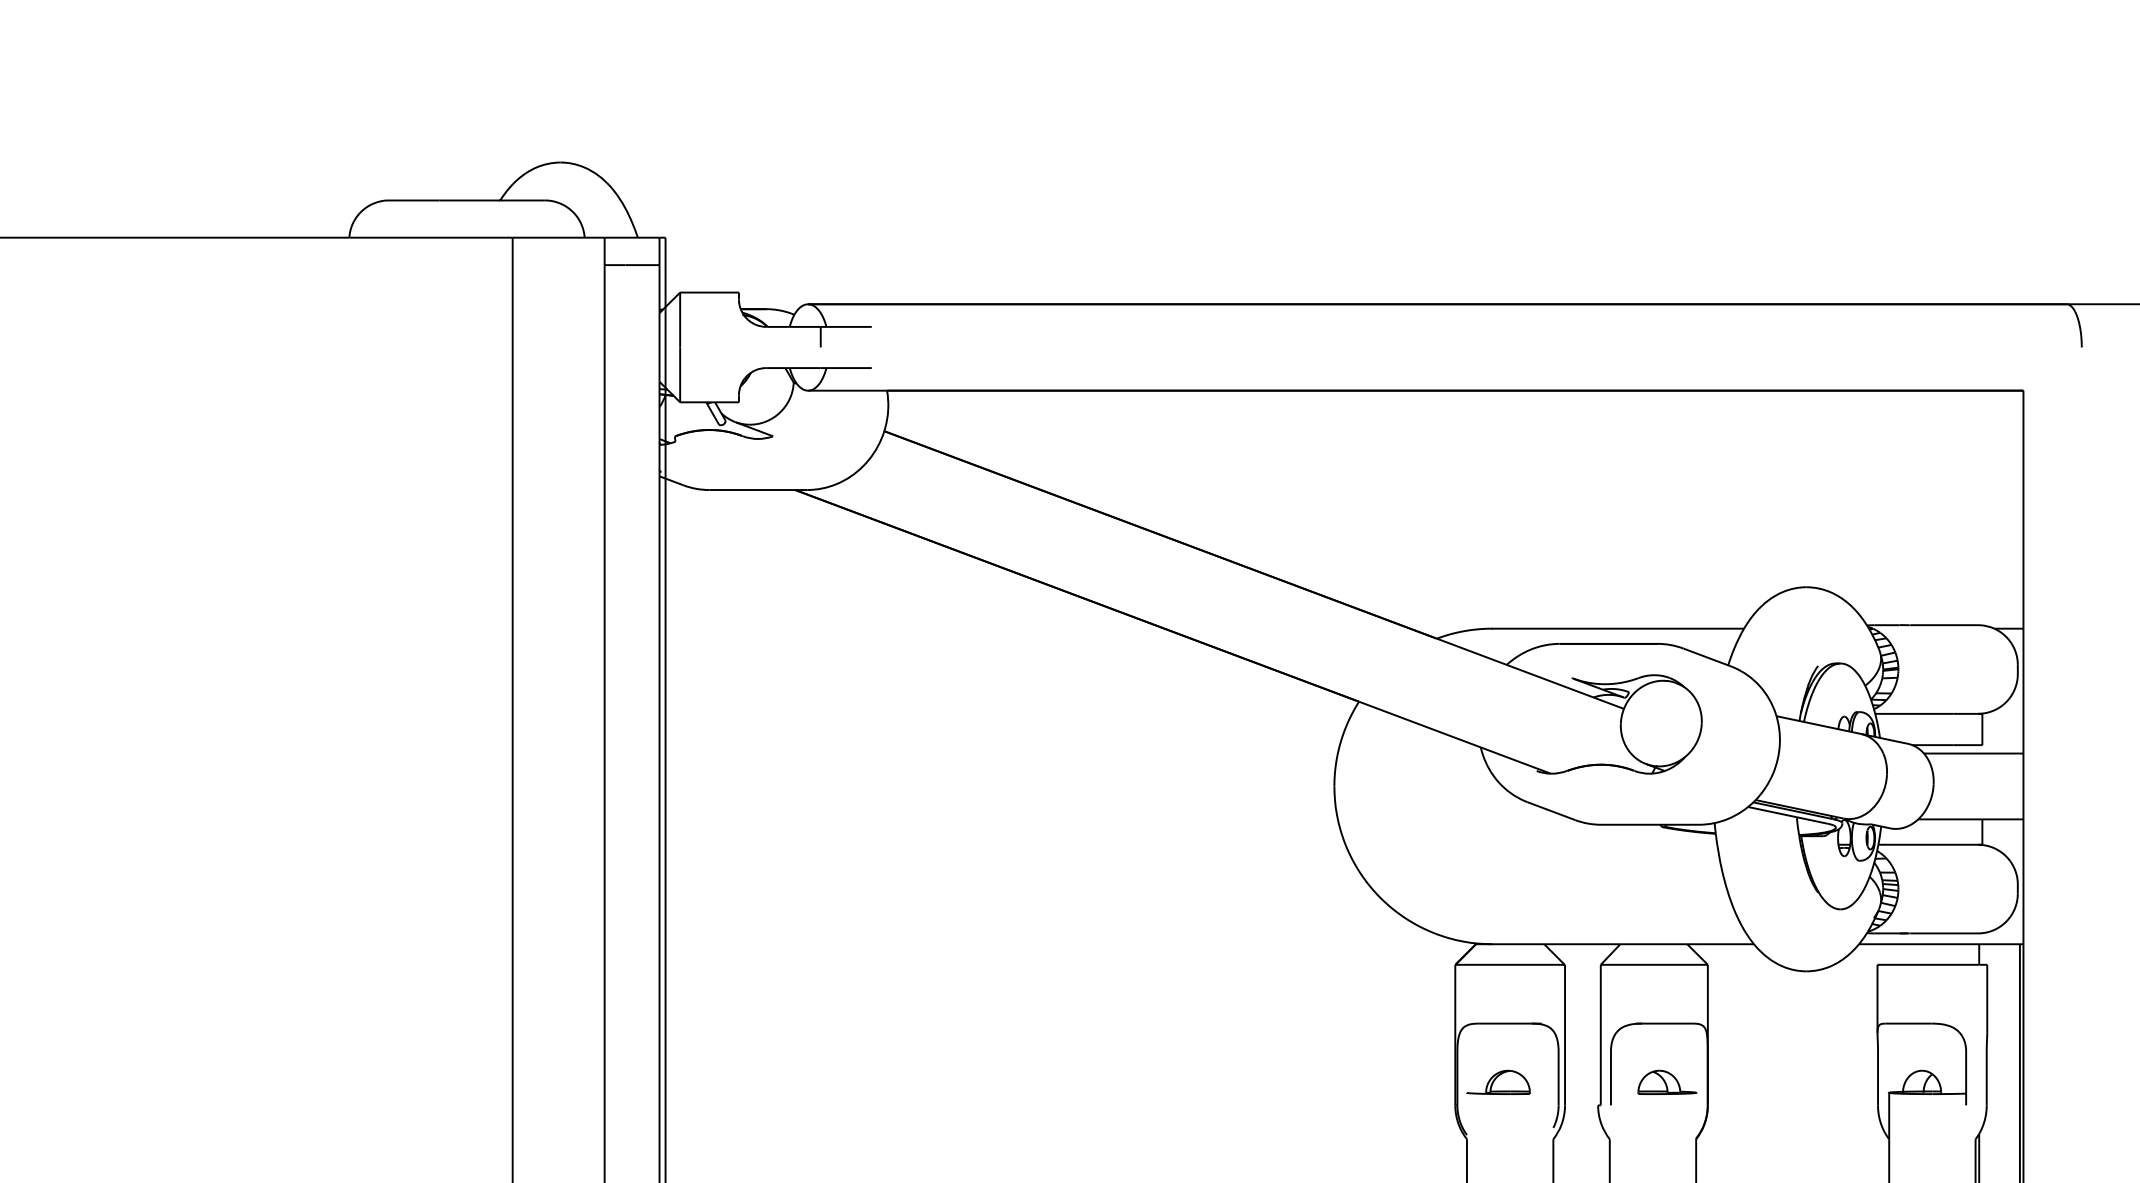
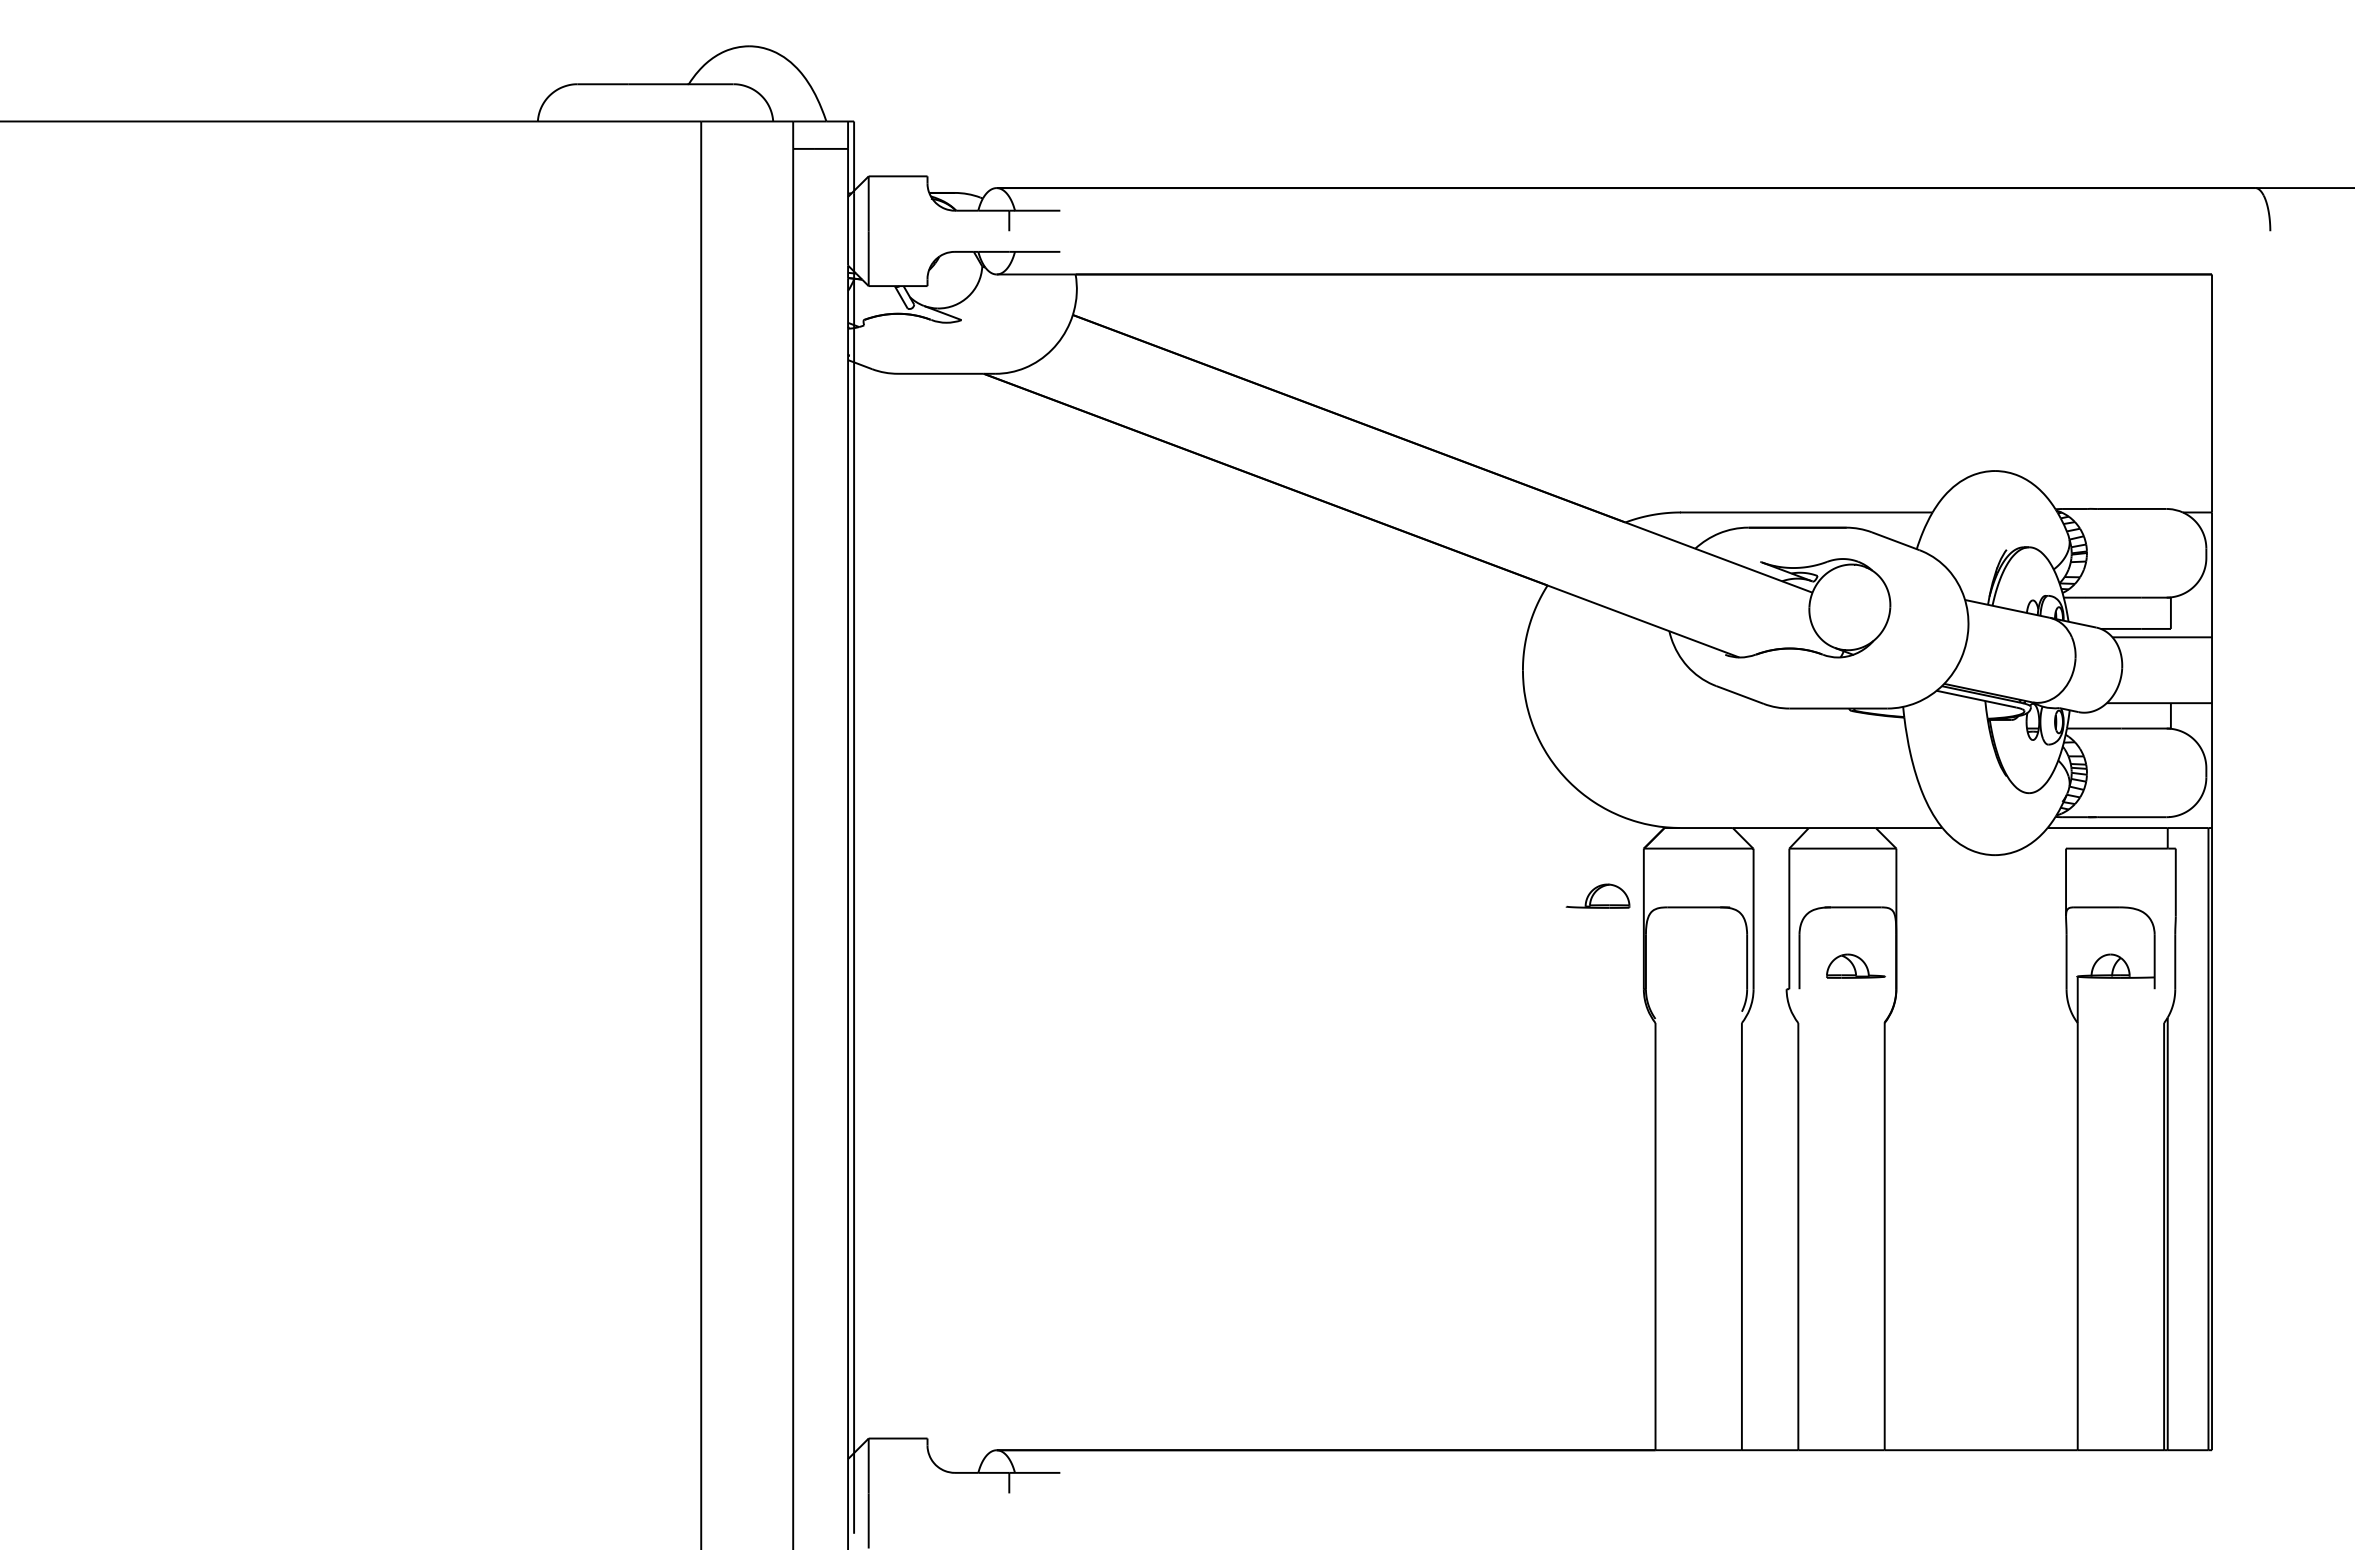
part: (1497, 1081) -> (1597, 895), moved

